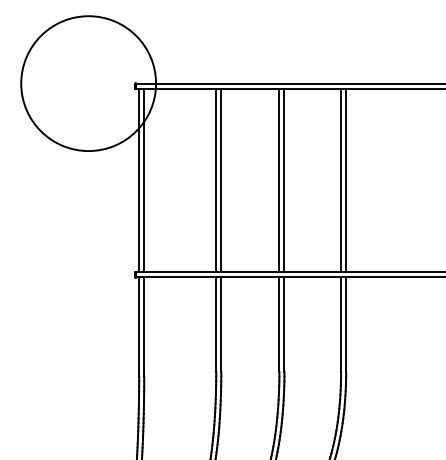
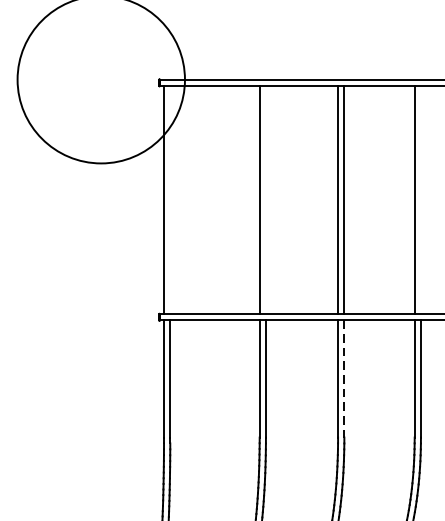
line: (144, 180) -> (170, 199), removed
line: (221, 180) -> (266, 199), removed
line: (346, 180) -> (421, 199), removed
line: (284, 325) -> (344, 379), solid -> dashed

